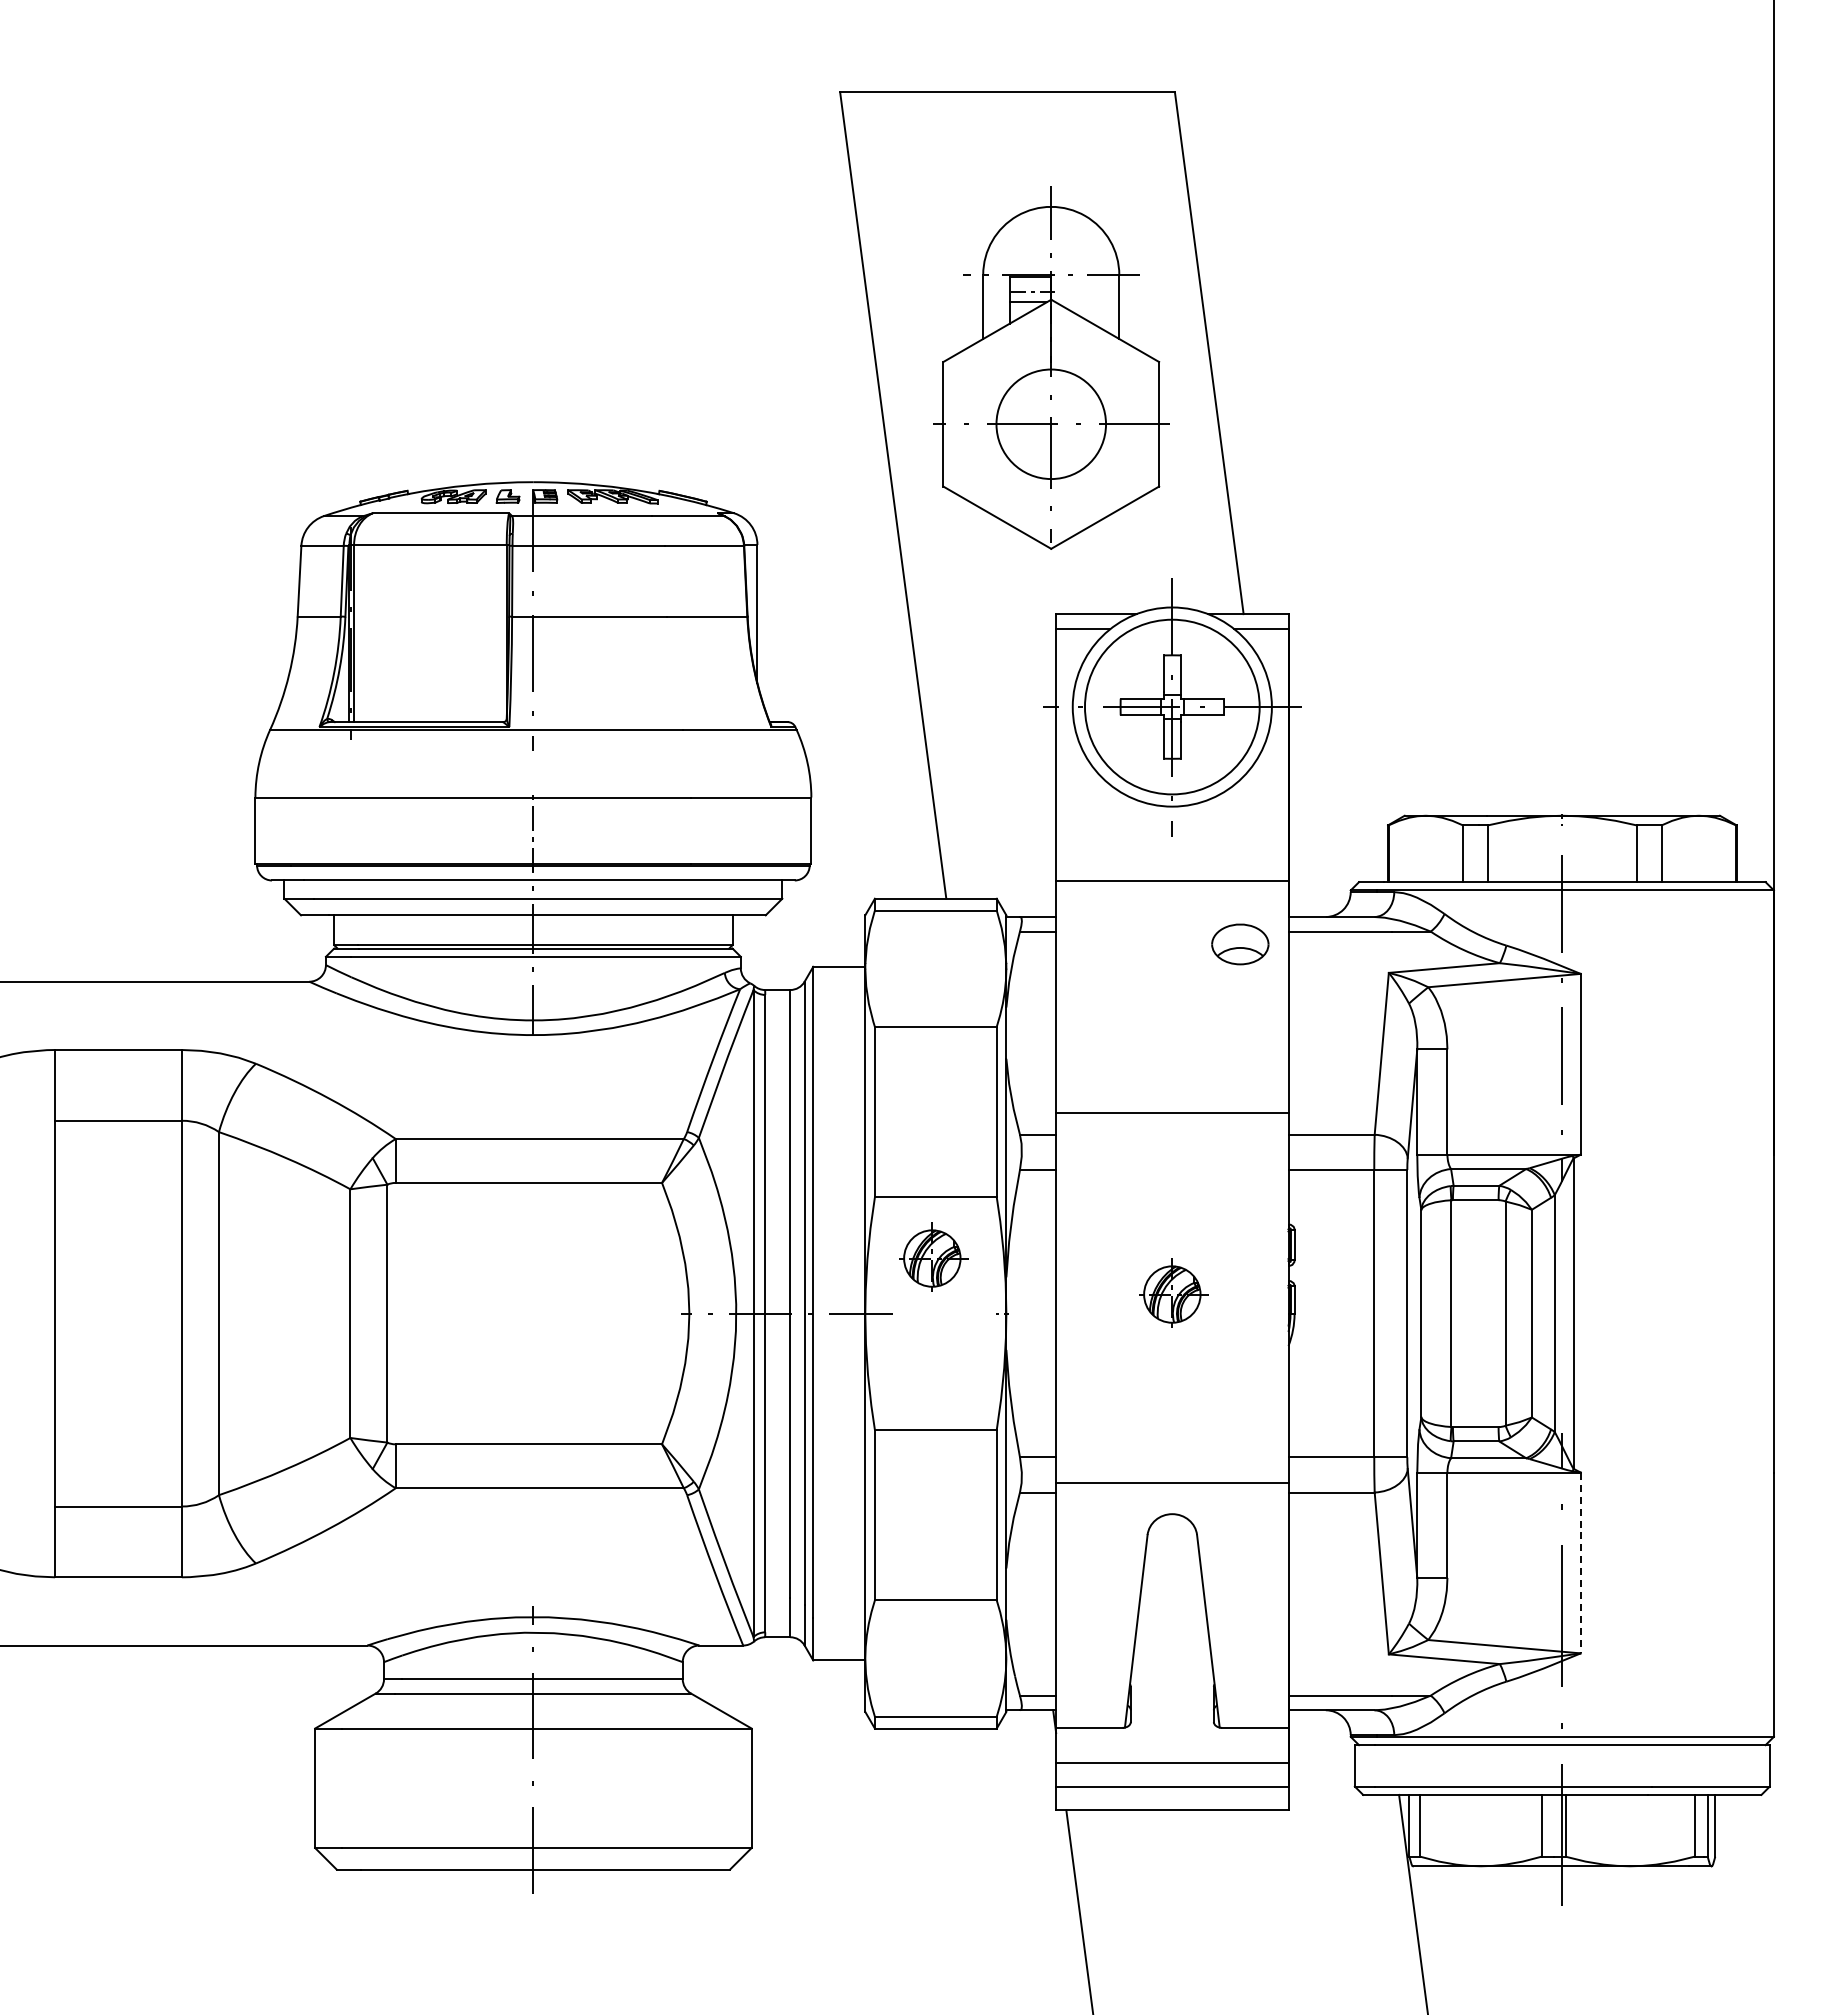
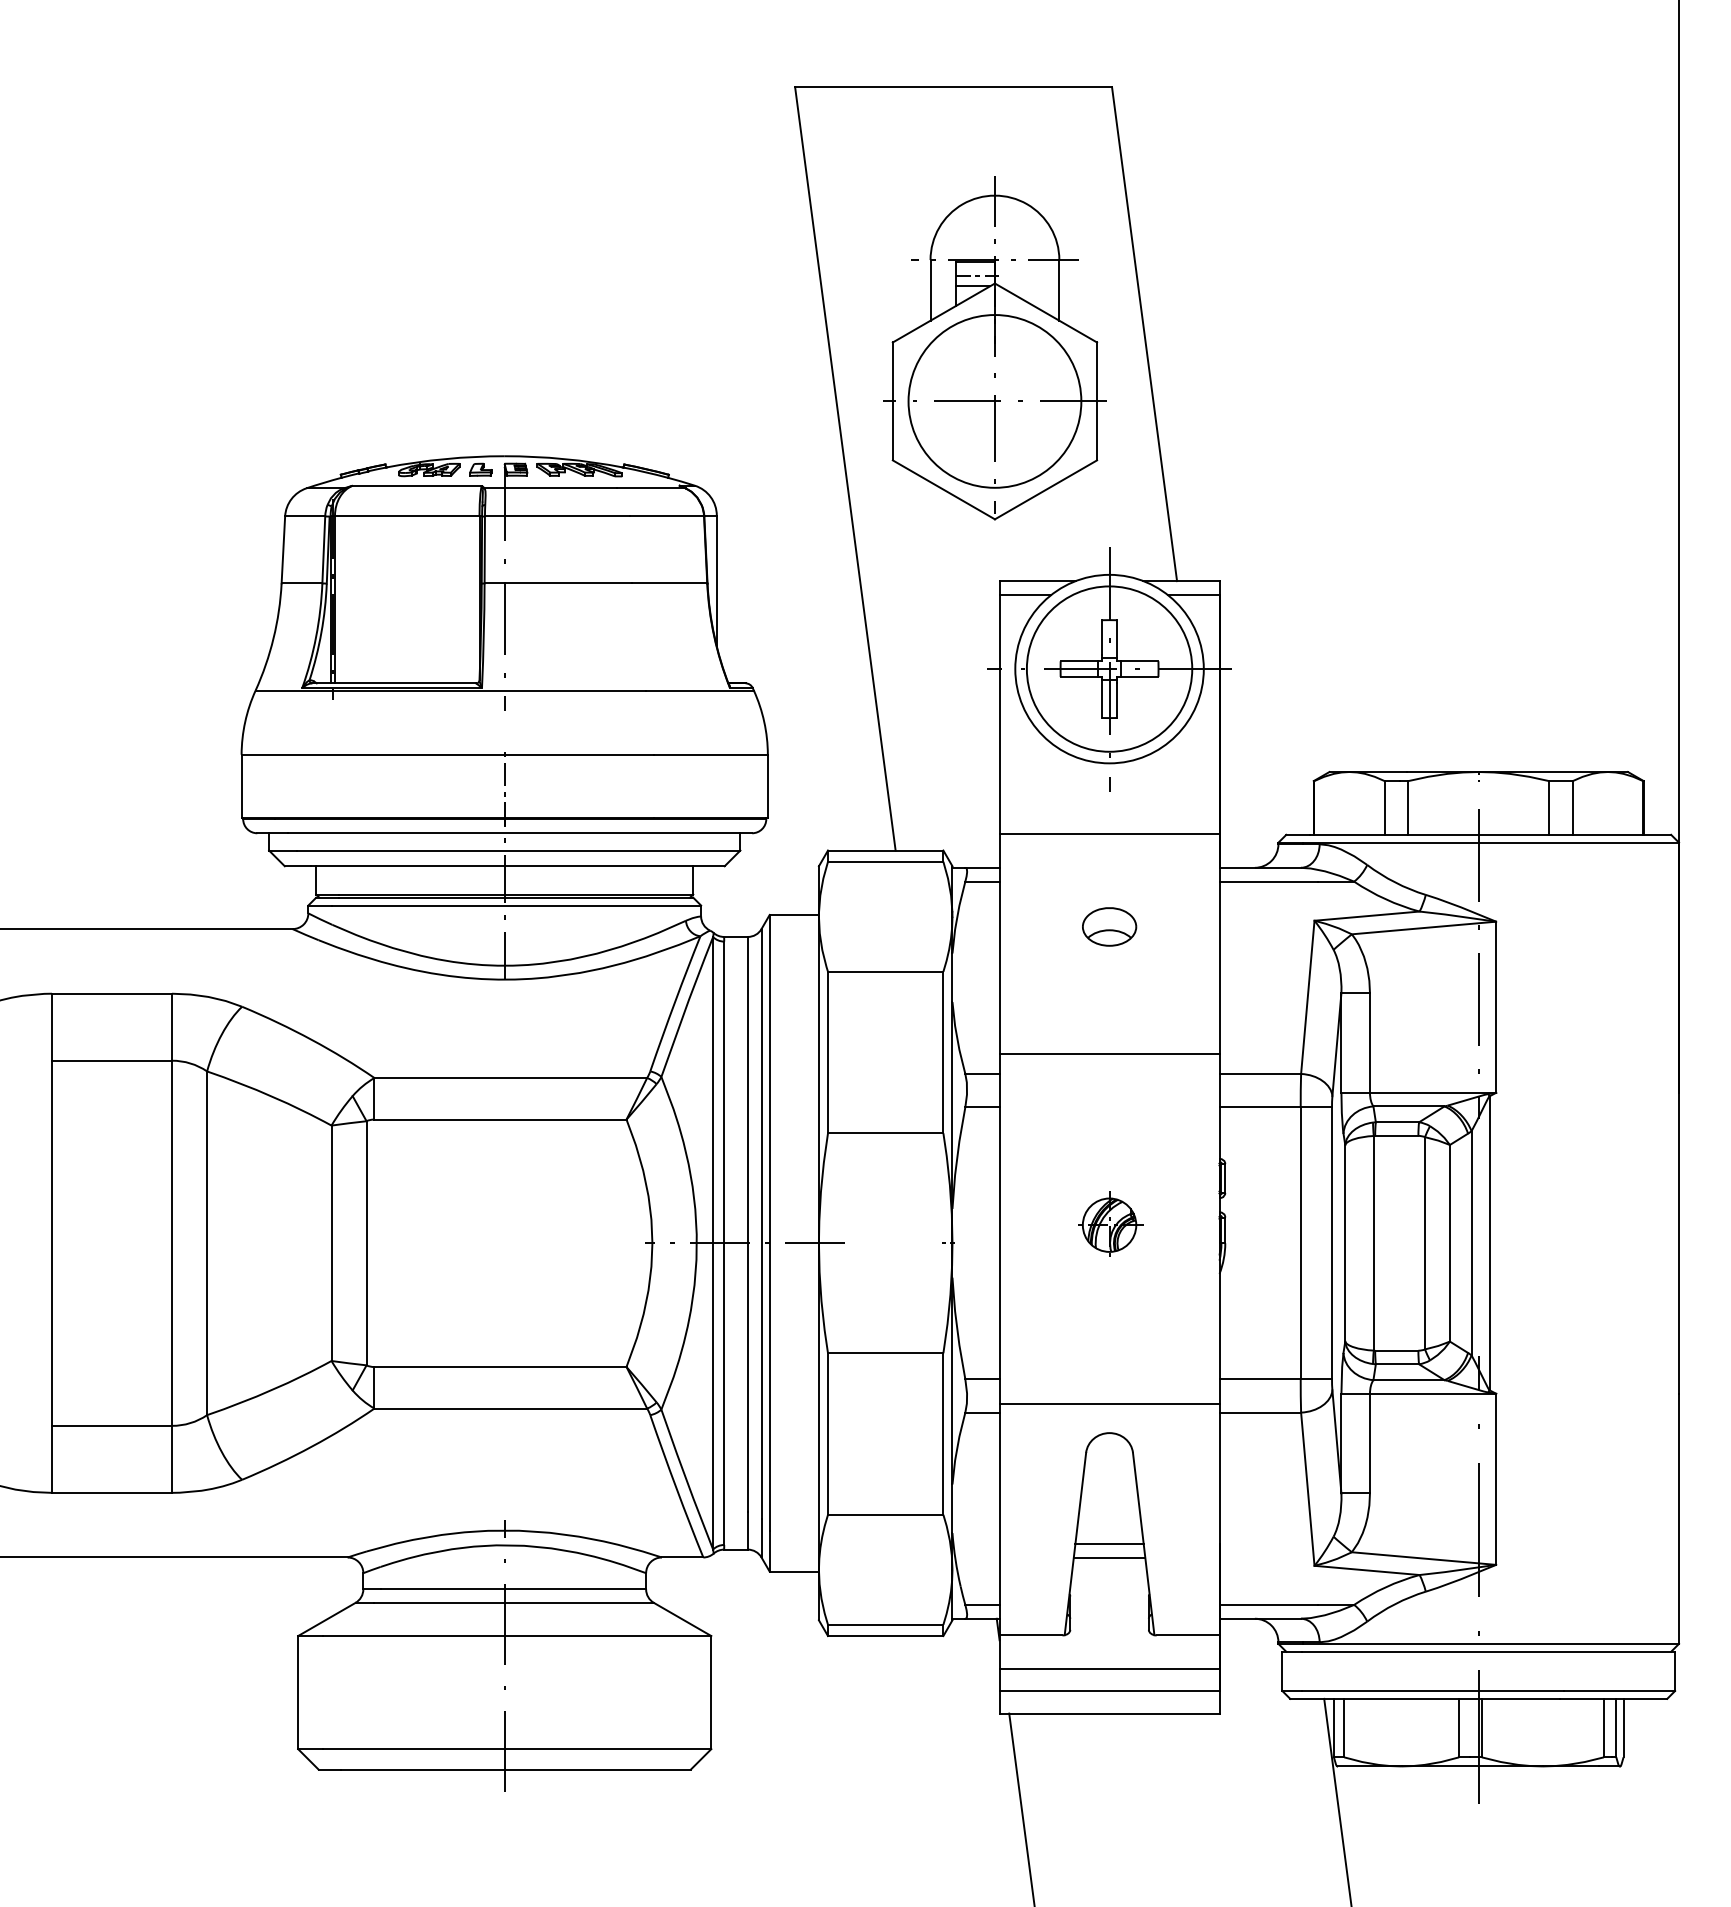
circle: (1050, 424) -> (994, 401), size x1.67
part: (1240, 944) -> (1109, 926), moved
part: (933, 1256) -> (883, 1189), removed
line: (1580, 1563) -> (1495, 1479), dashed -> solid
line: (1172, 1631) -> (1109, 1544), added
line: (1172, 1645) -> (1109, 1557), added

